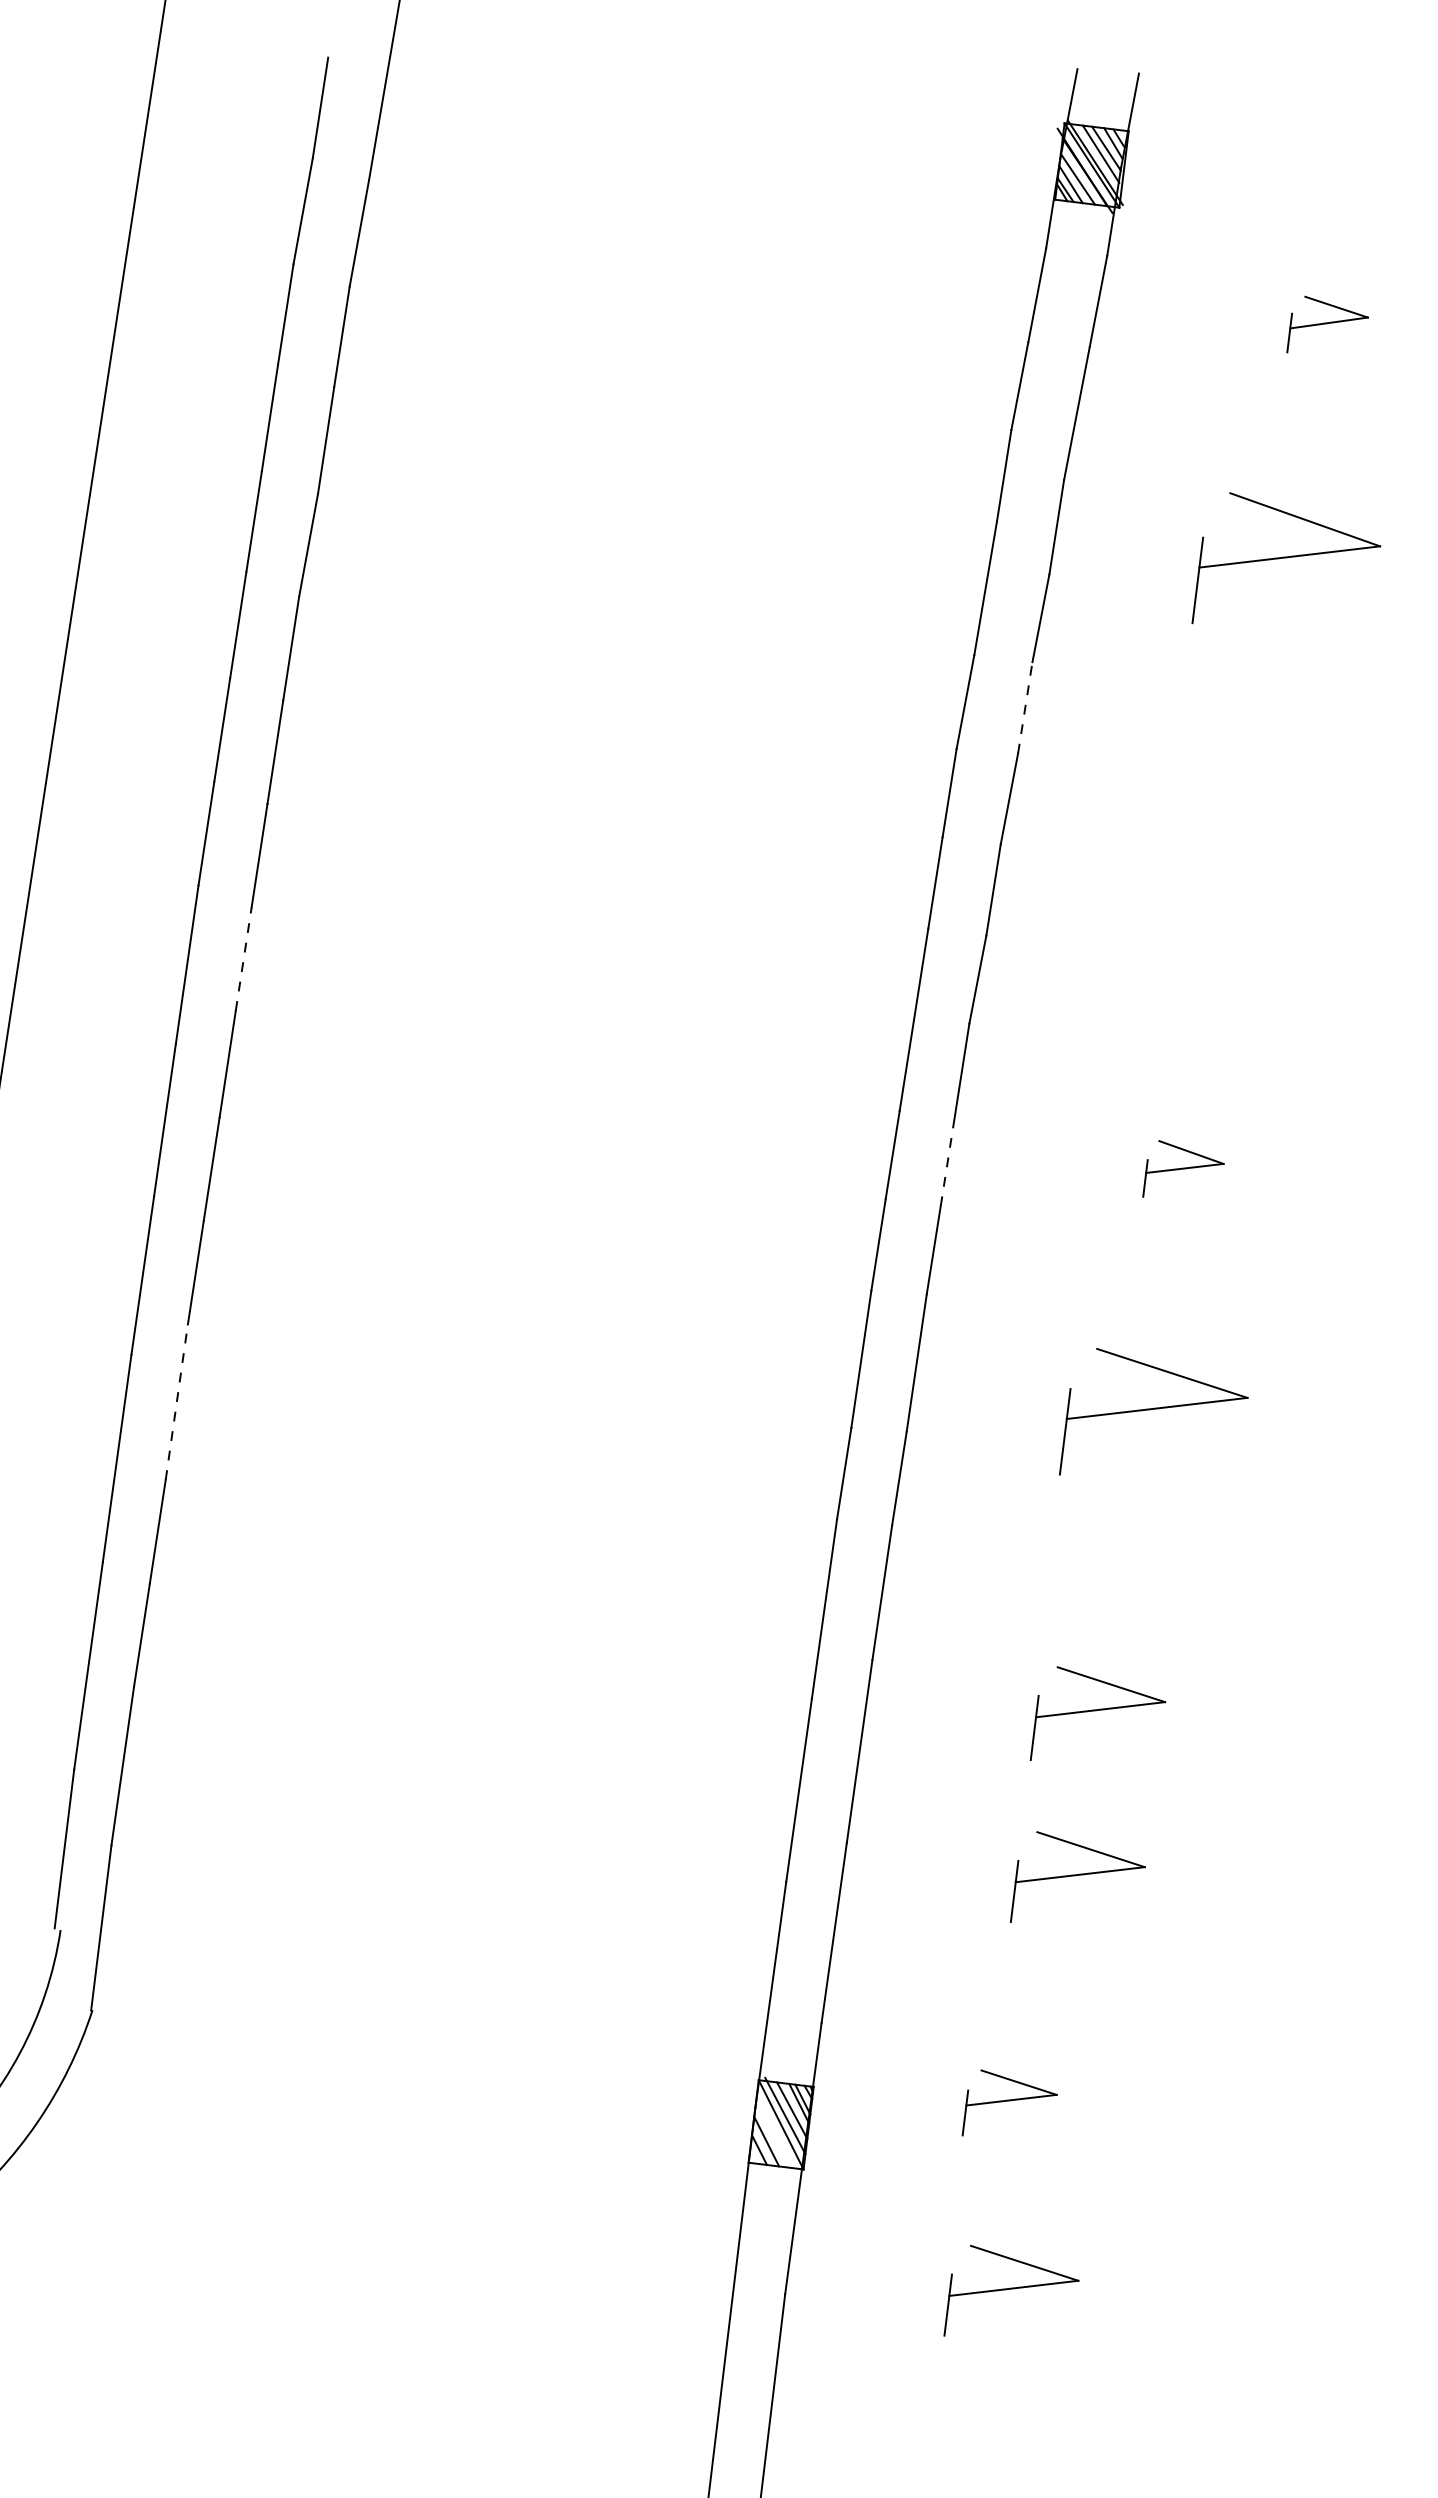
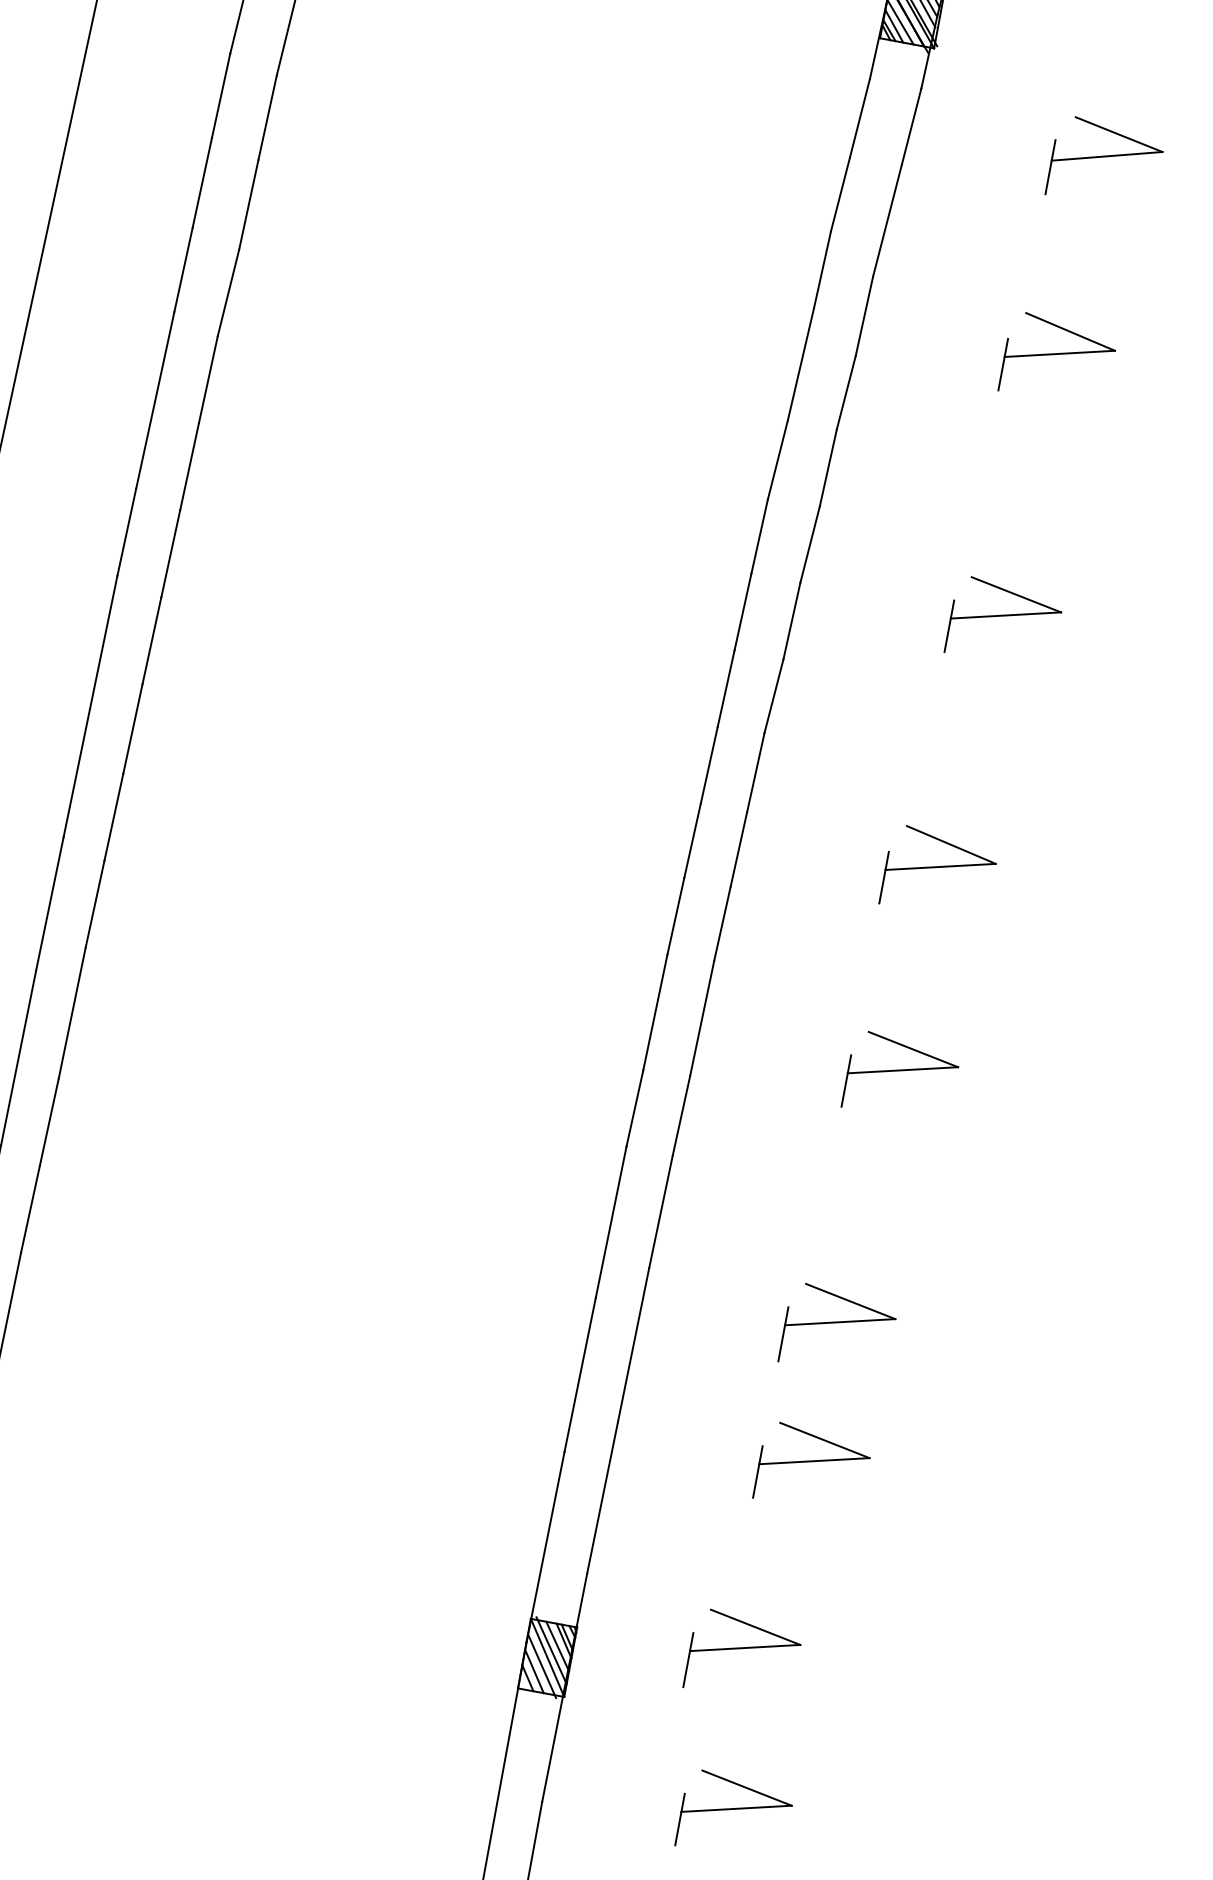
part: (1327, 324) -> (1104, 158), size x1.67
part: (1286, 557) -> (1057, 353), size x0.71
line: (1025, 707) -> (828, 467), dashed -> solid
part: (1241, 870) -> (1003, 617), added
line: (243, 958) -> (151, 640), dashed -> solid
line: (947, 1162) -> (738, 849), dashed -> solid
part: (1183, 1168) -> (938, 867), size x1.67
line: (176, 1402) -> (71, 1013), dashed -> solid
part: (1153, 1411) -> (900, 1071), size x0.71
part: (1009, 2102) -> (742, 1650), size x1.43
line: (775, 2134) -> (542, 1665), added

